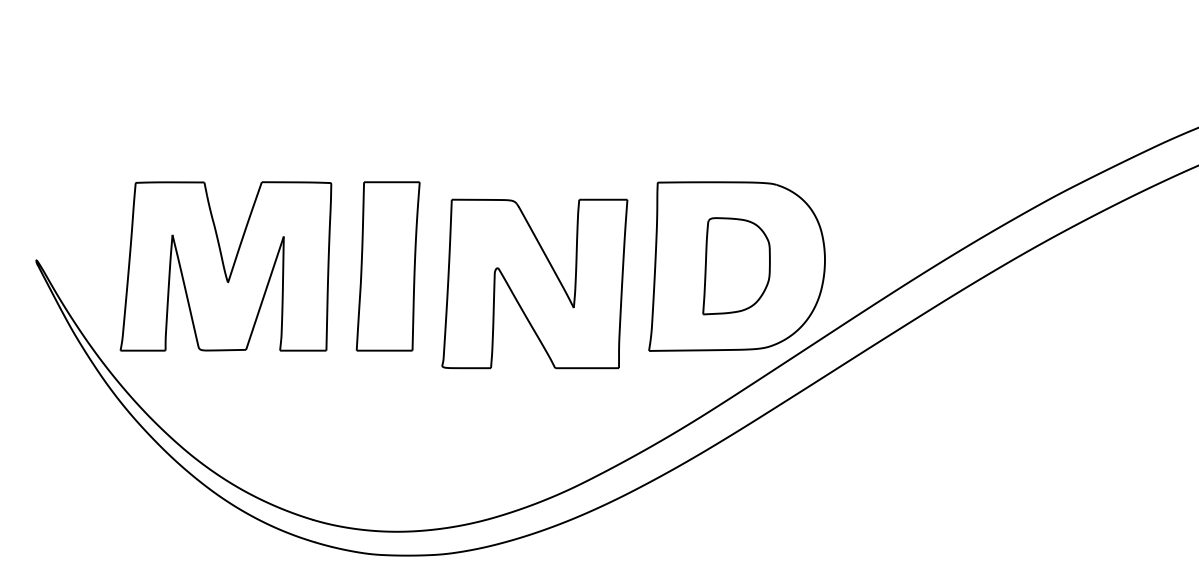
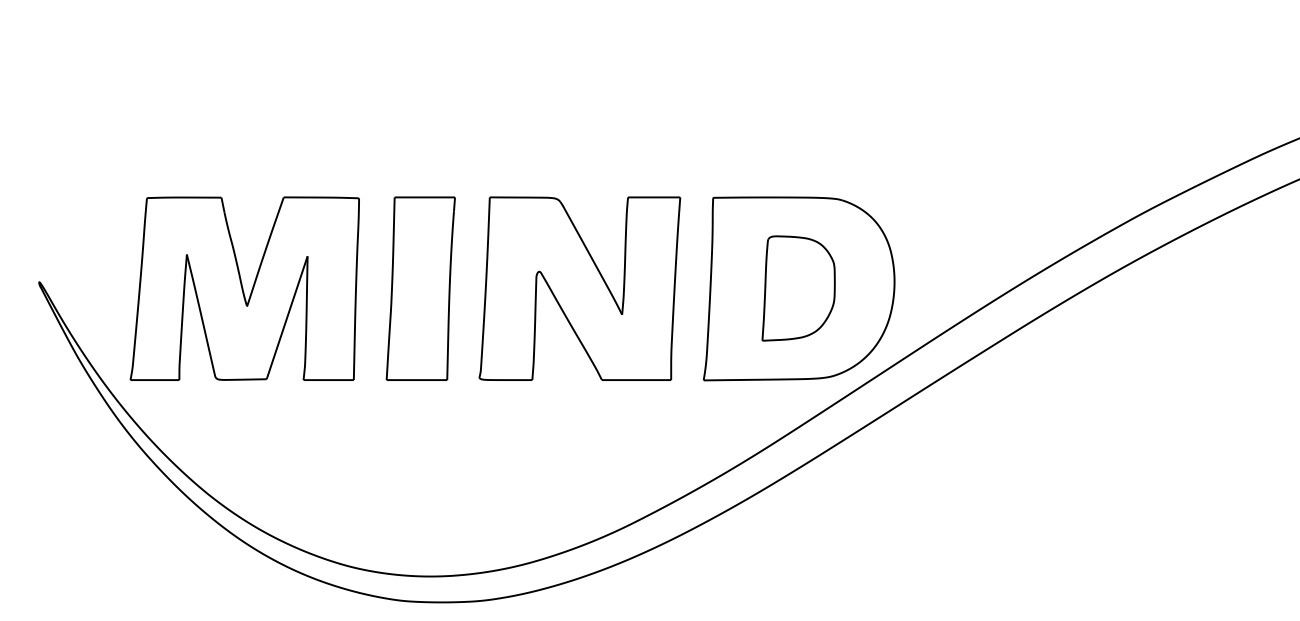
part: (534, 283) -> (579, 288), moved

